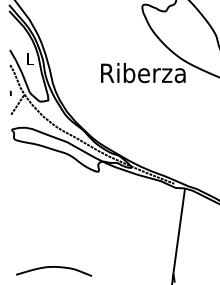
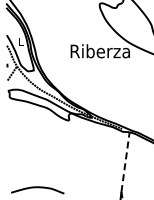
line: (179, 230) -> (125, 161), solid -> dashed

